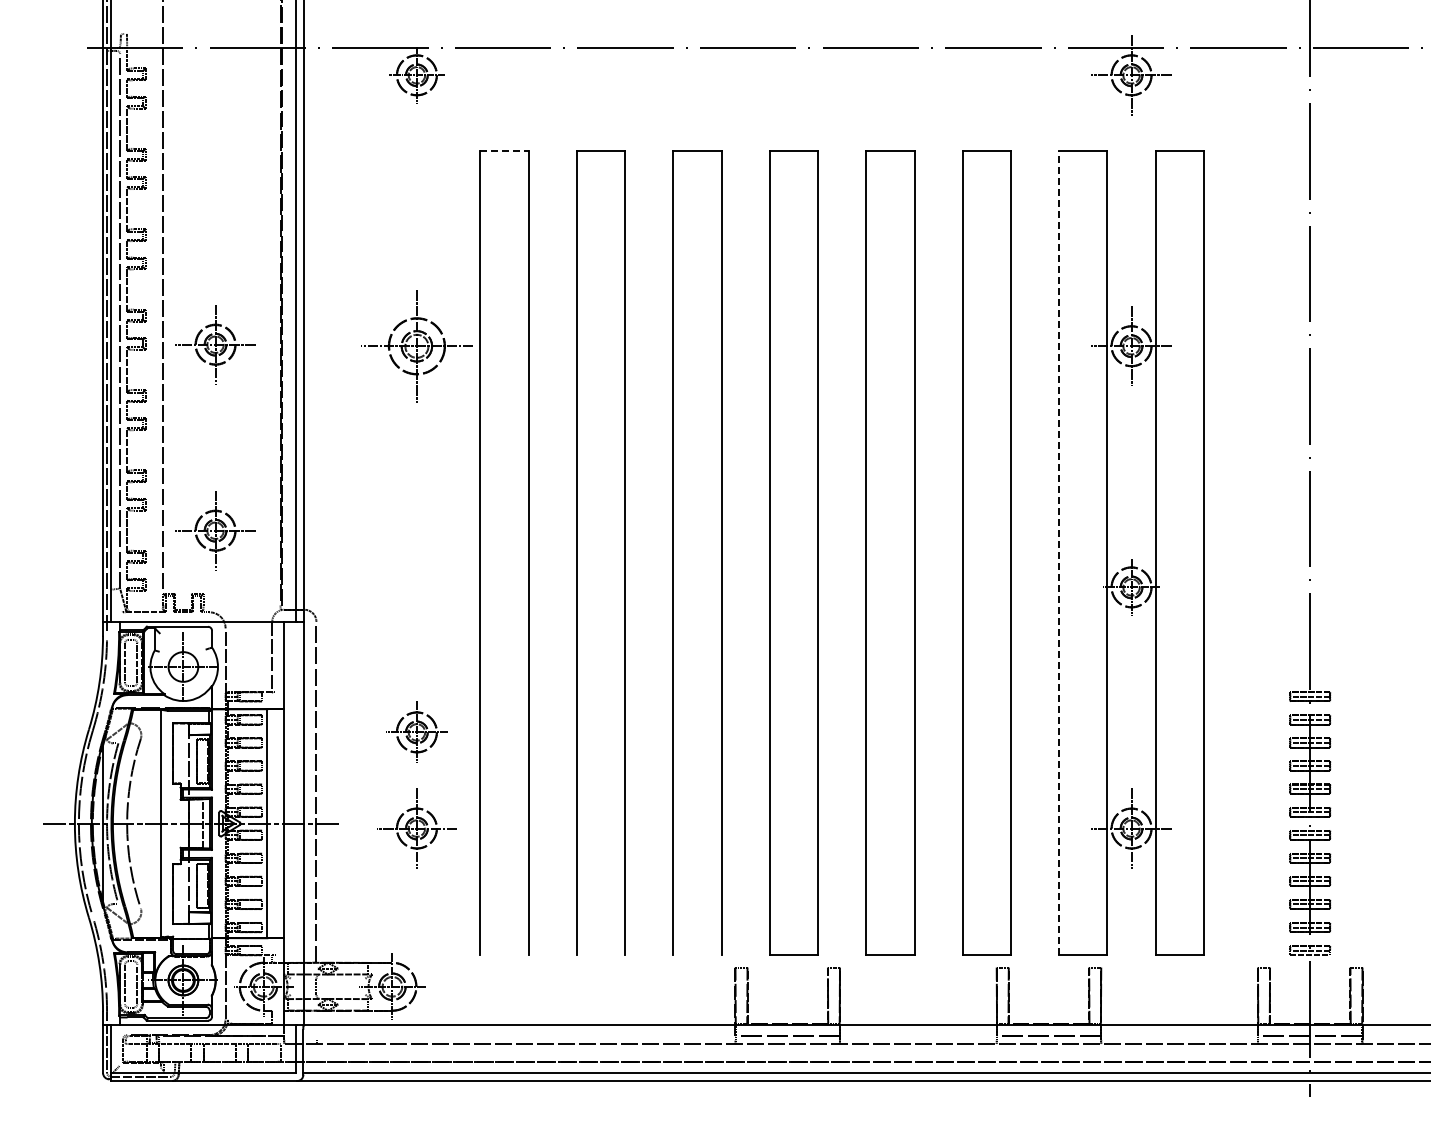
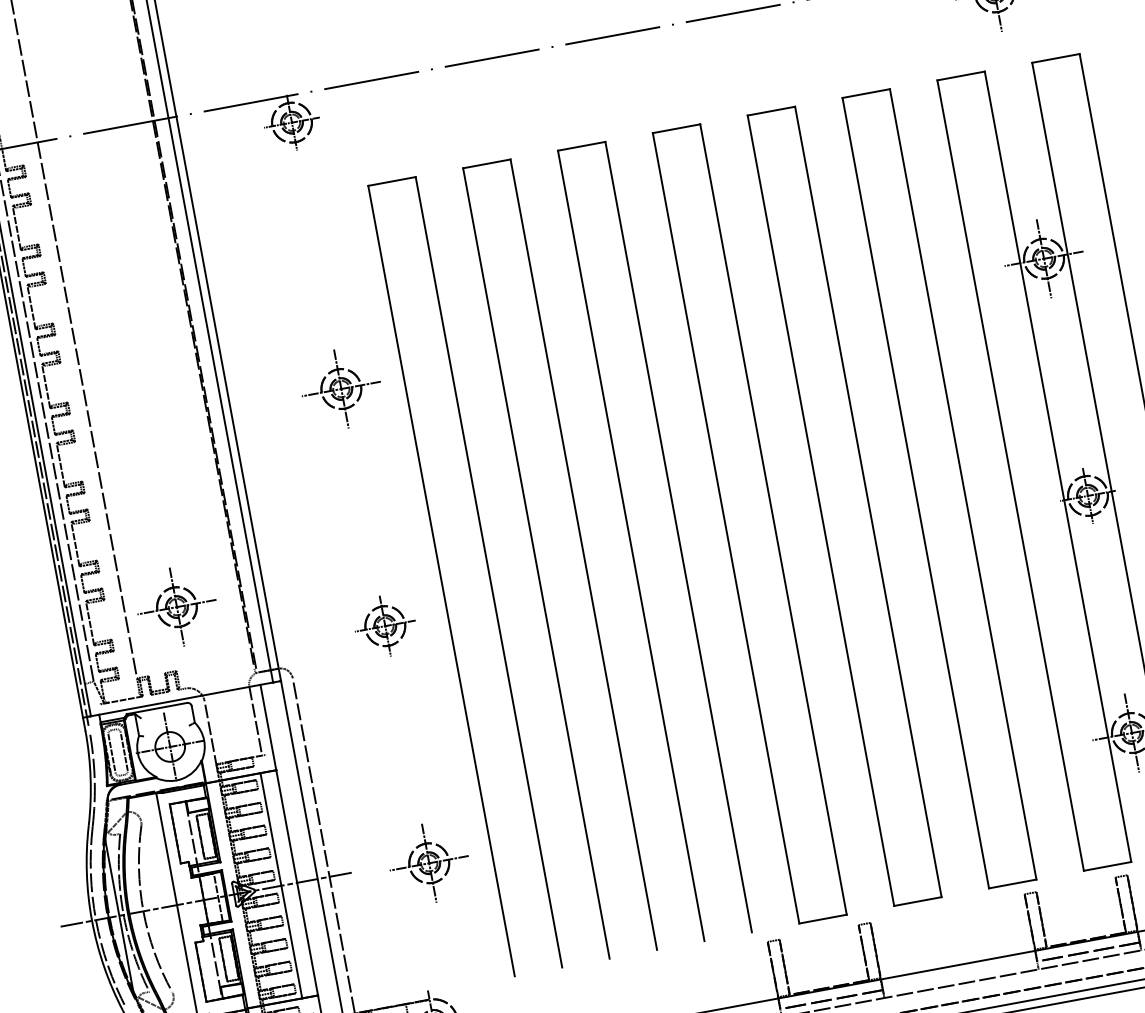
line: (505, 151) -> (392, 181), dashed -> solid
part: (215, 344) -> (142, 424), removed
part: (416, 345) -> (340, 388), size x0.71
line: (1059, 553) -> (1010, 475), dashed -> solid
part: (416, 731) -> (384, 625), moved

